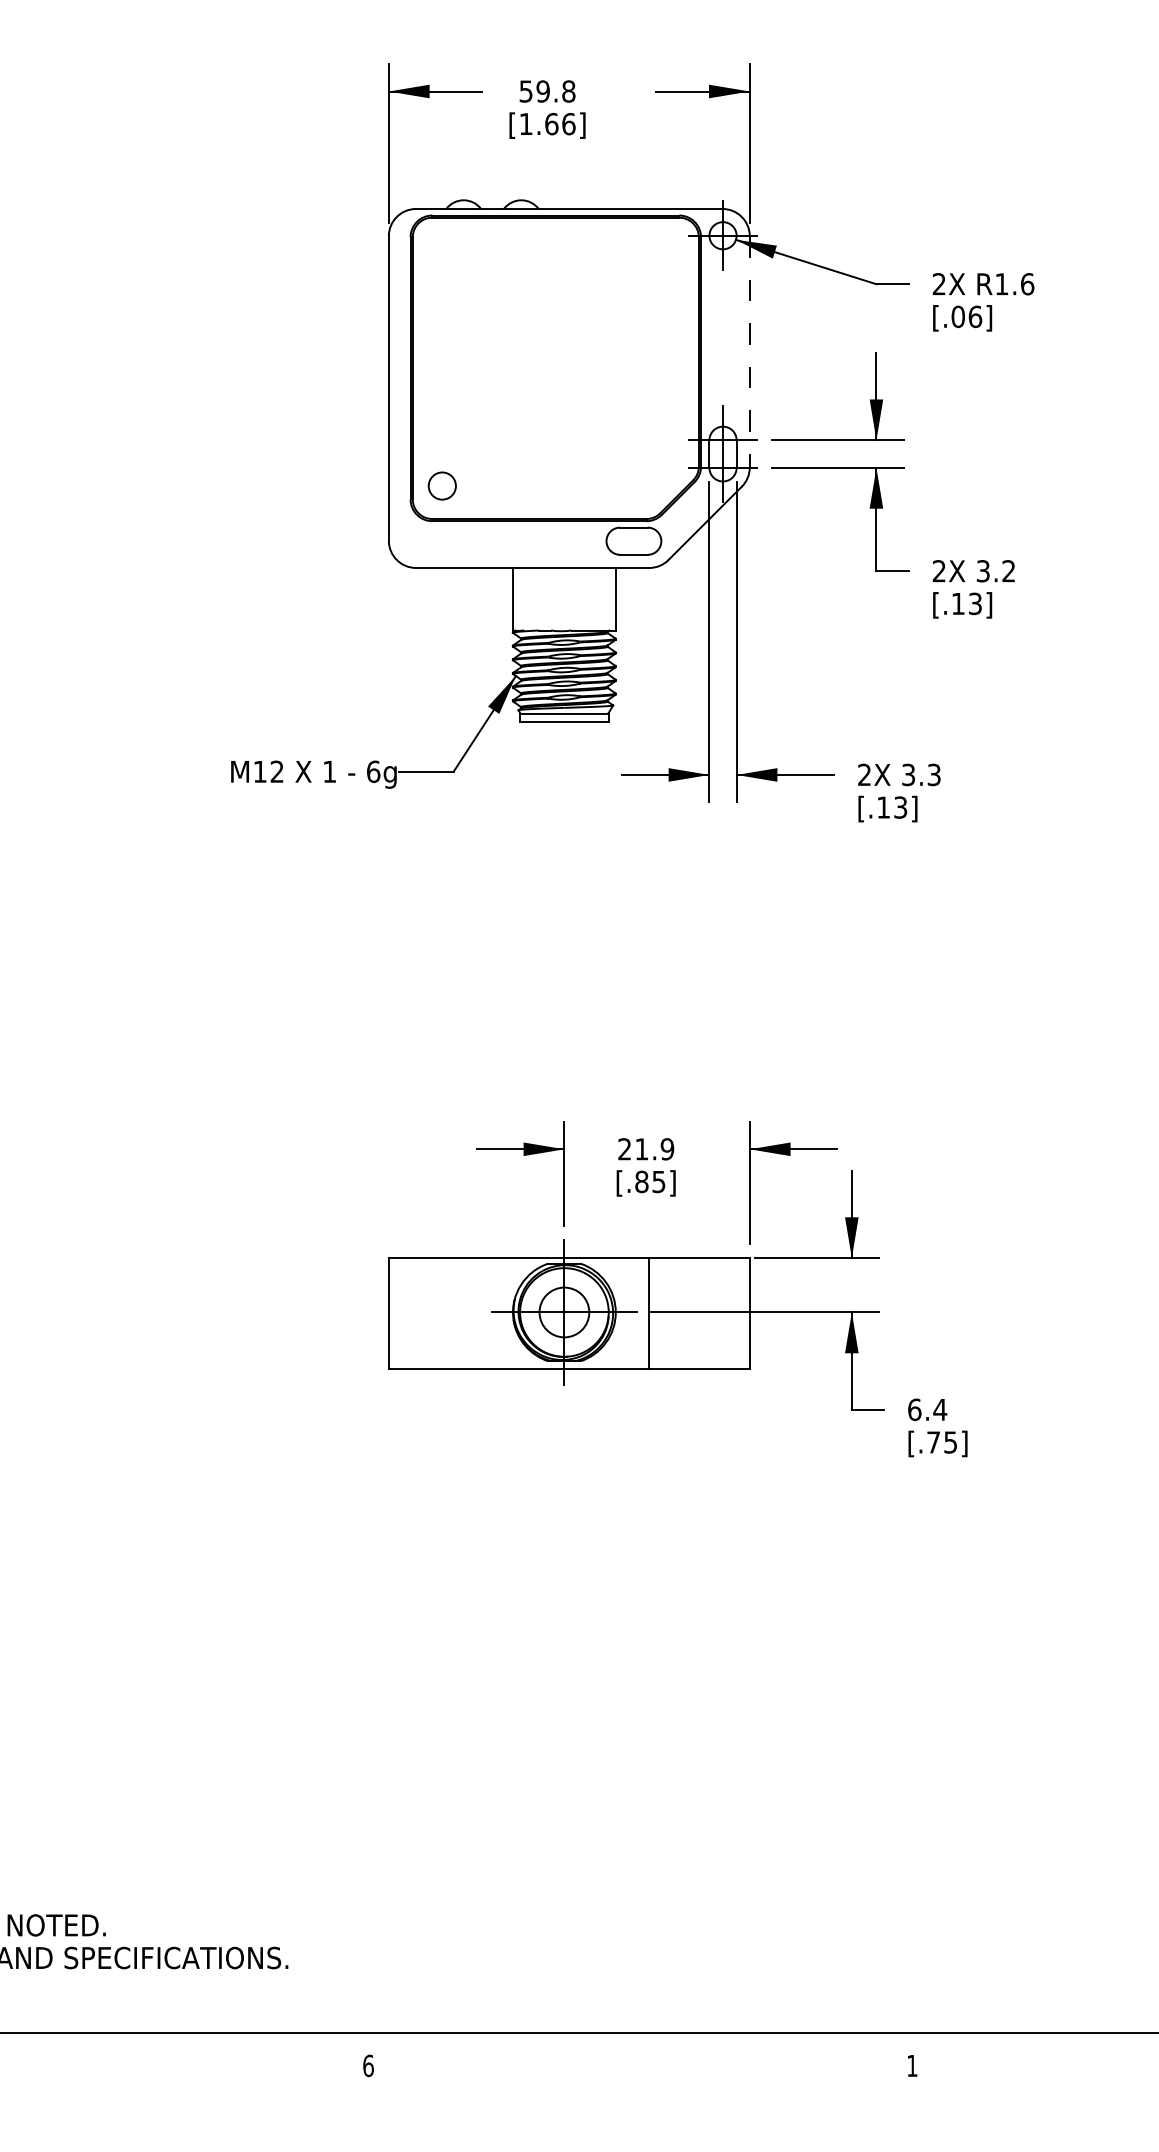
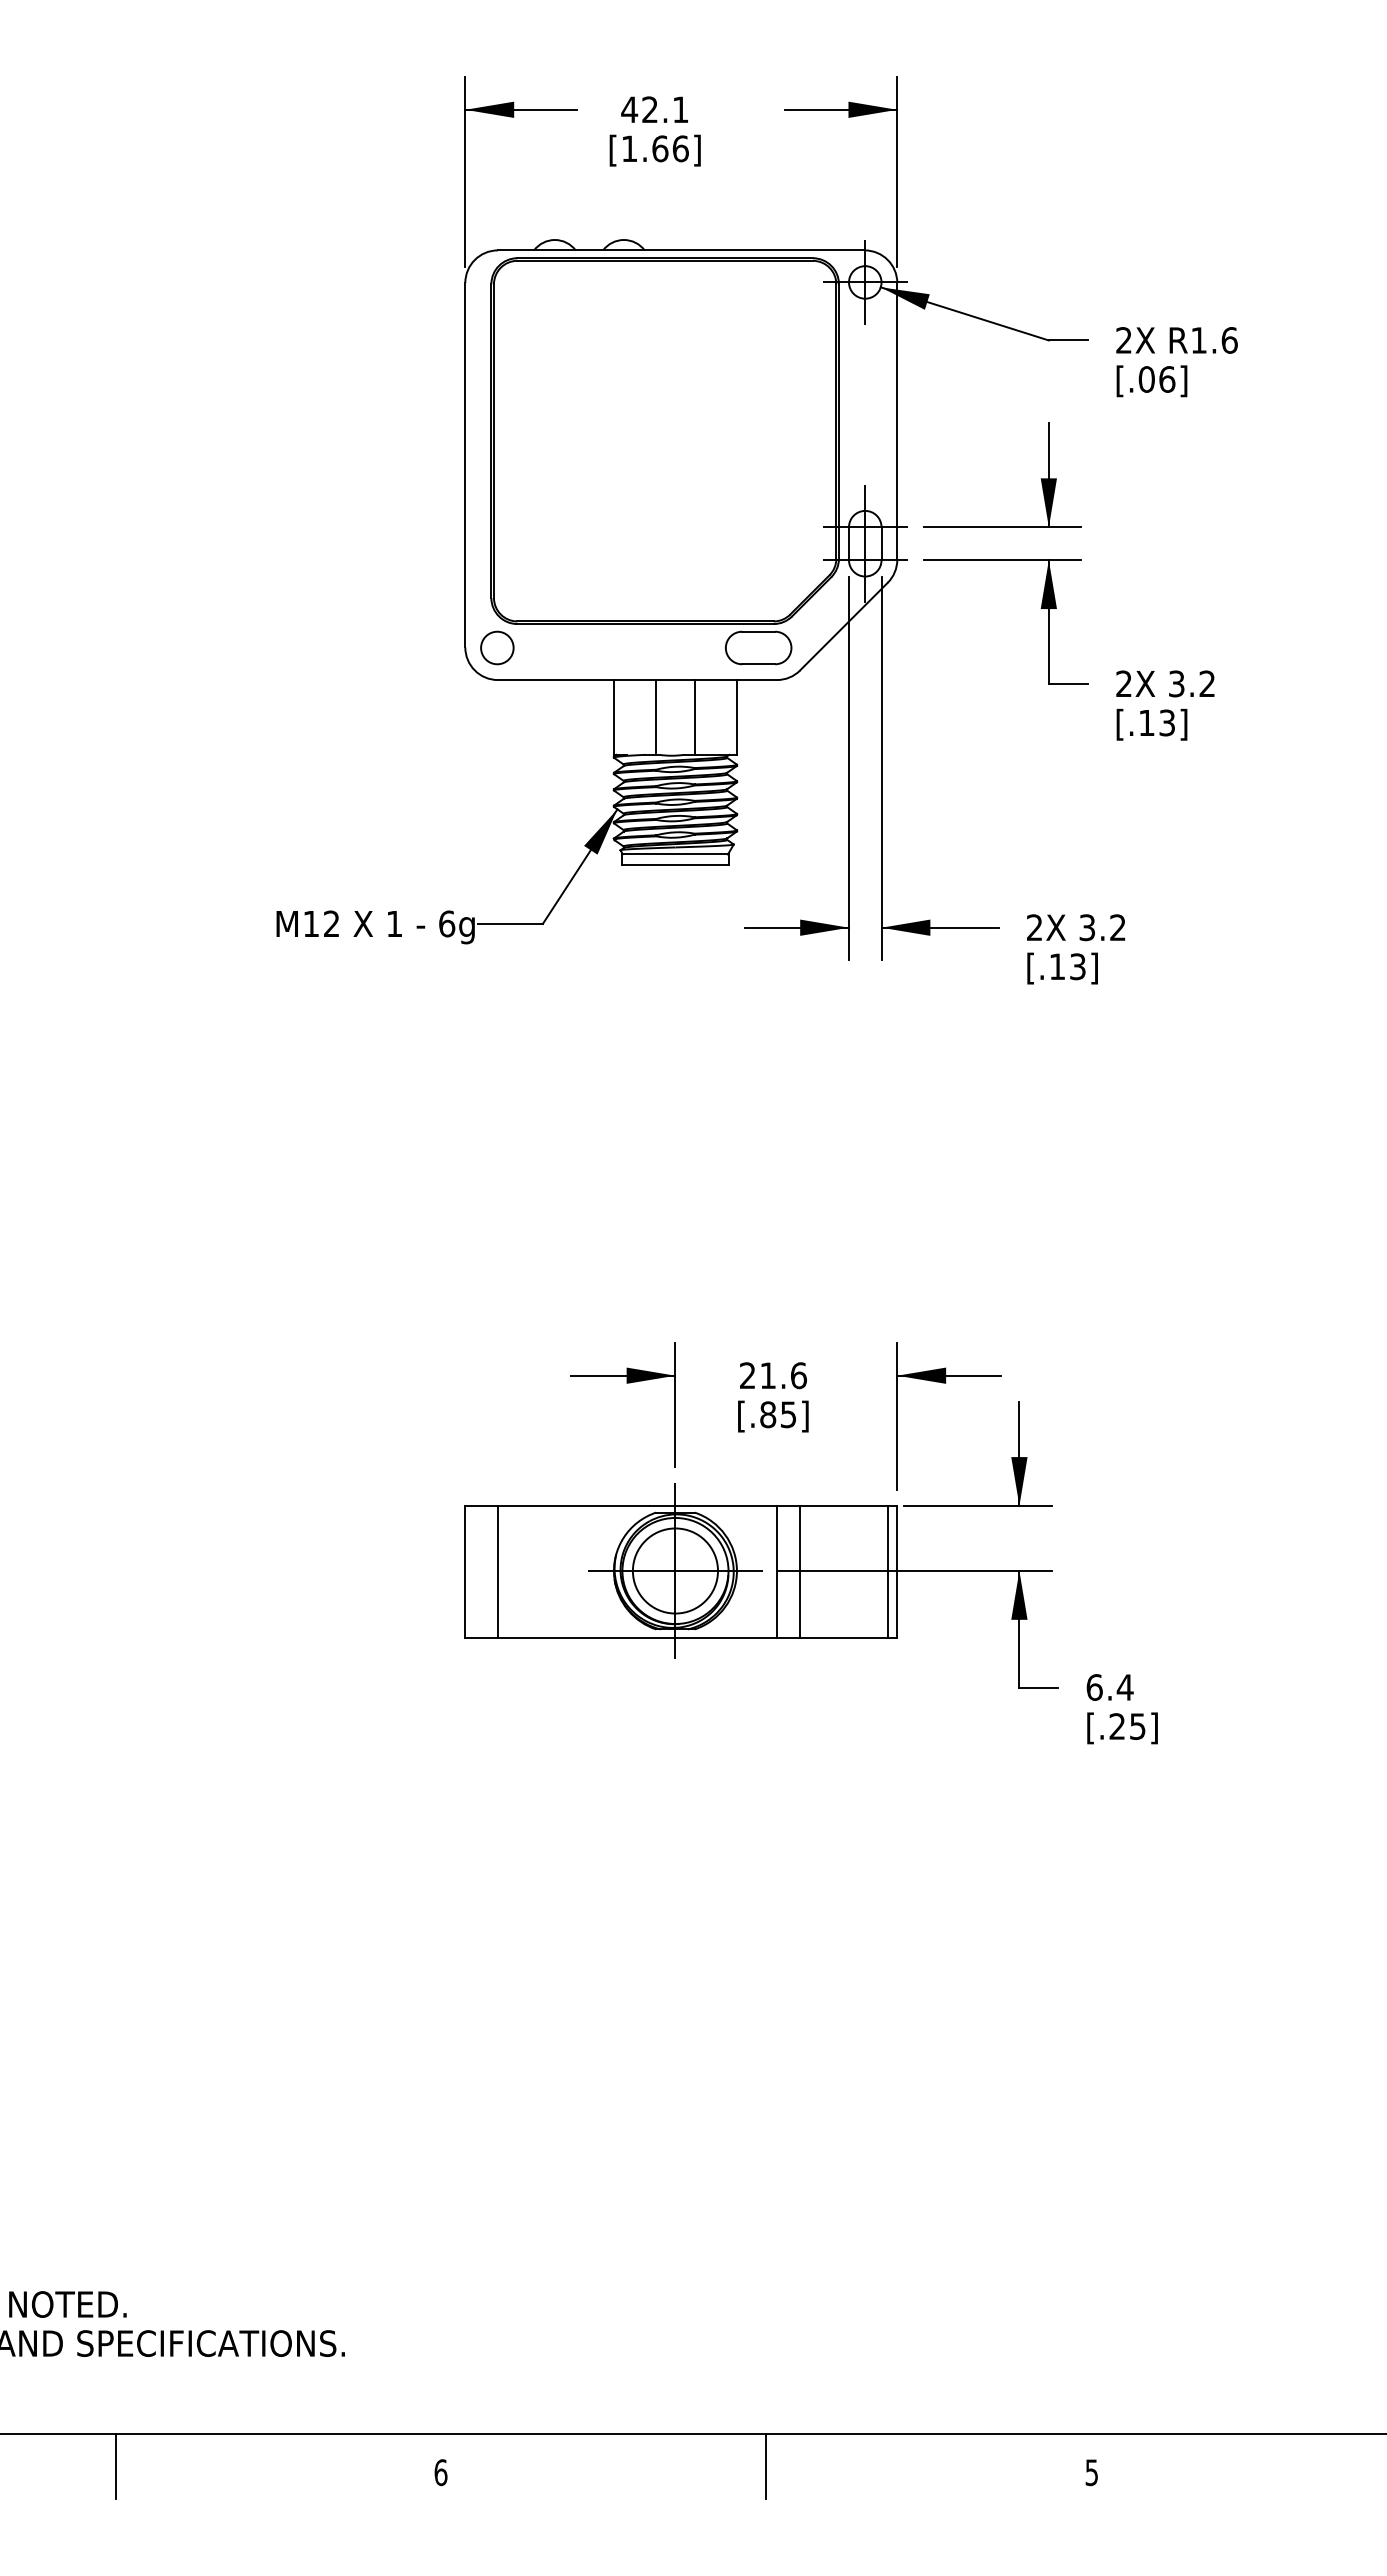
text: (546, 91) -> (654, 109), 59.8 -> 42.1
line: (749, 351) -> (897, 421), dashed -> solid
circle: (442, 485) -> (497, 647), moved
line: (548, 599) -> (656, 717), added
line: (580, 599) -> (694, 717), added
text: (933, 774) -> (1117, 927), 3.3 -> 3.2
text: (667, 1149) -> (798, 1375), 21.9 -> 21.6
line: (415, 1312) -> (497, 1571), added
circle: (564, 1312) -> (675, 1570), size x1.43
line: (668, 1312) -> (800, 1571), added
line: (741, 1312) -> (887, 1571), added
text: (932, 1442) -> (1116, 1726), [.75] -> [.25]
line: (96, 2059) -> (115, 2465), added
line: (640, 2059) -> (766, 2465), added
text: (912, 2065) -> (1091, 2472), 1 -> 5

